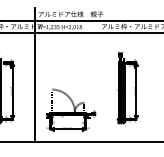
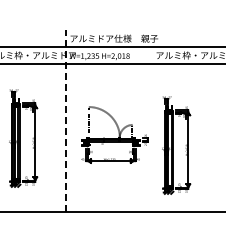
line: (34, 74) -> (65, 120), solid -> dashed
part: (127, 87) -> (176, 145), moved
part: (70, 109) -> (114, 134), moved

